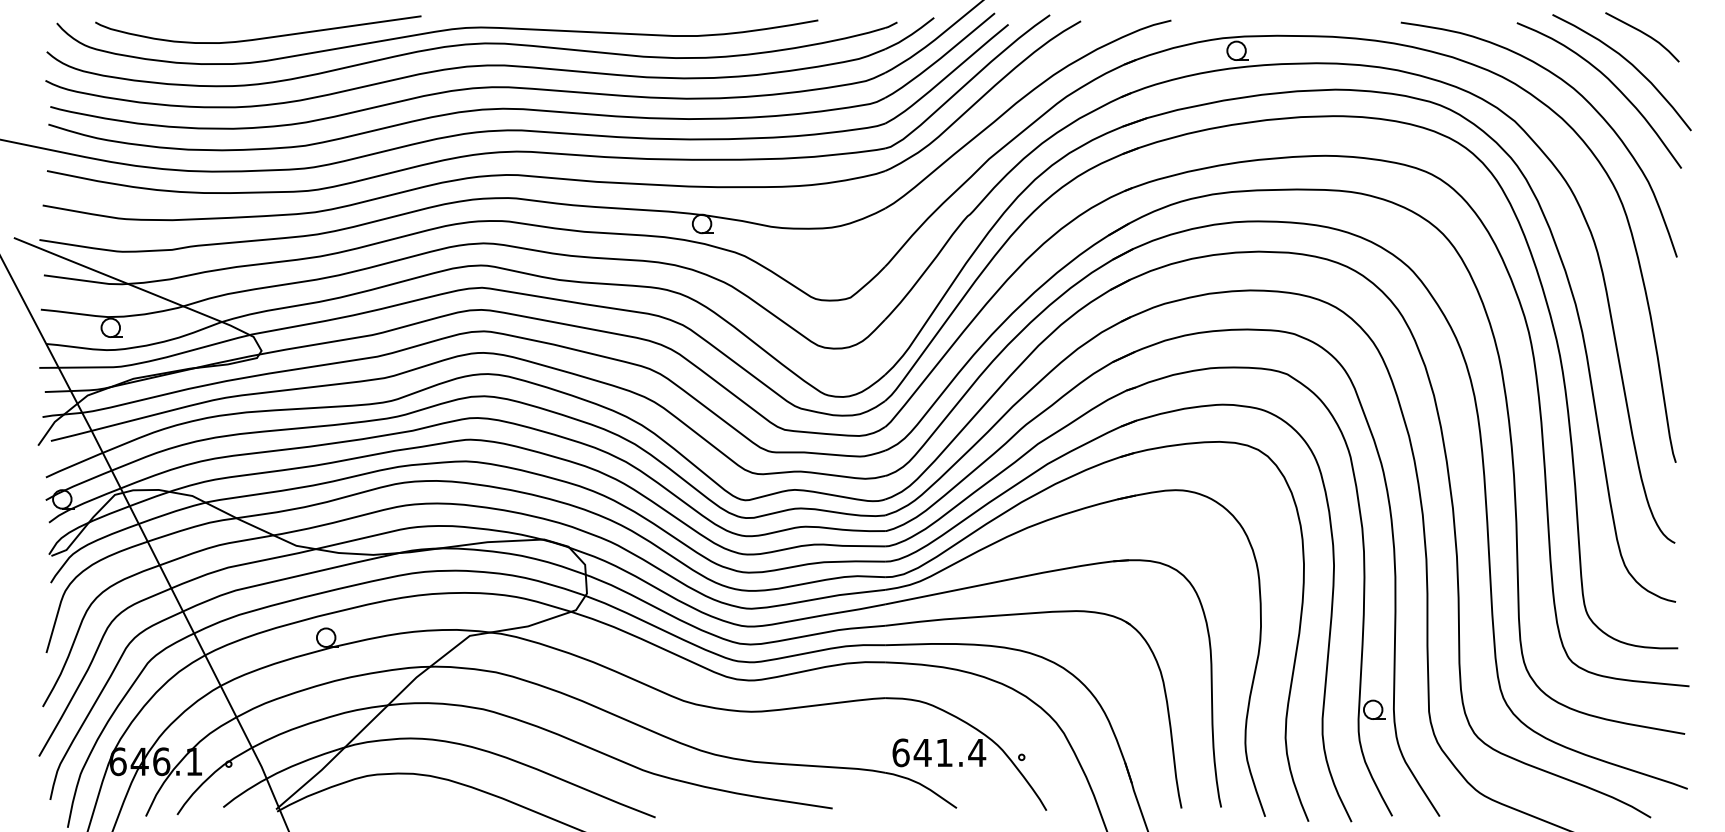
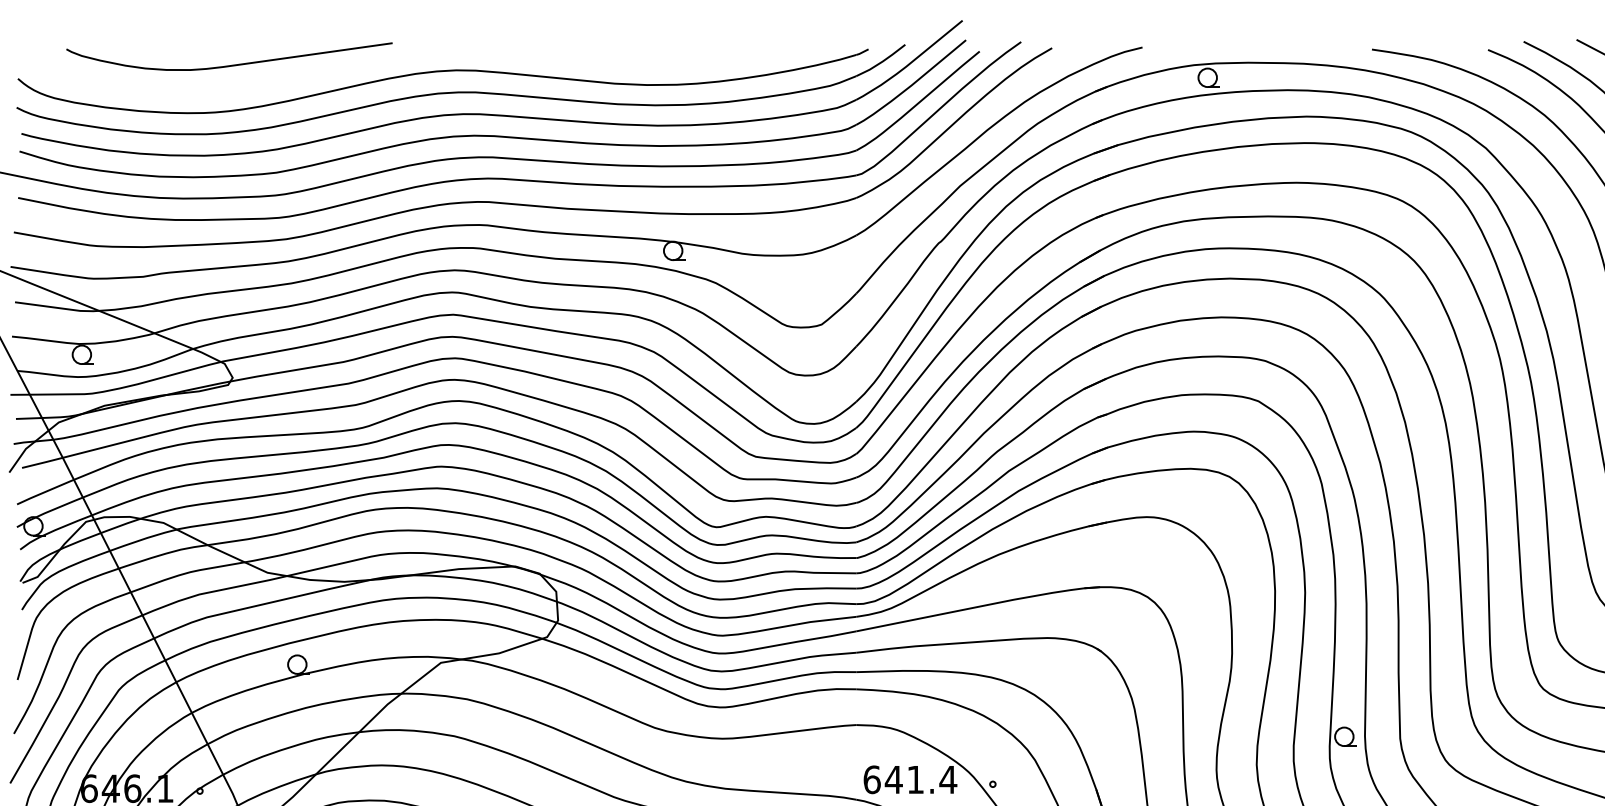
curve: (437, 32) -> (408, 59), removed

